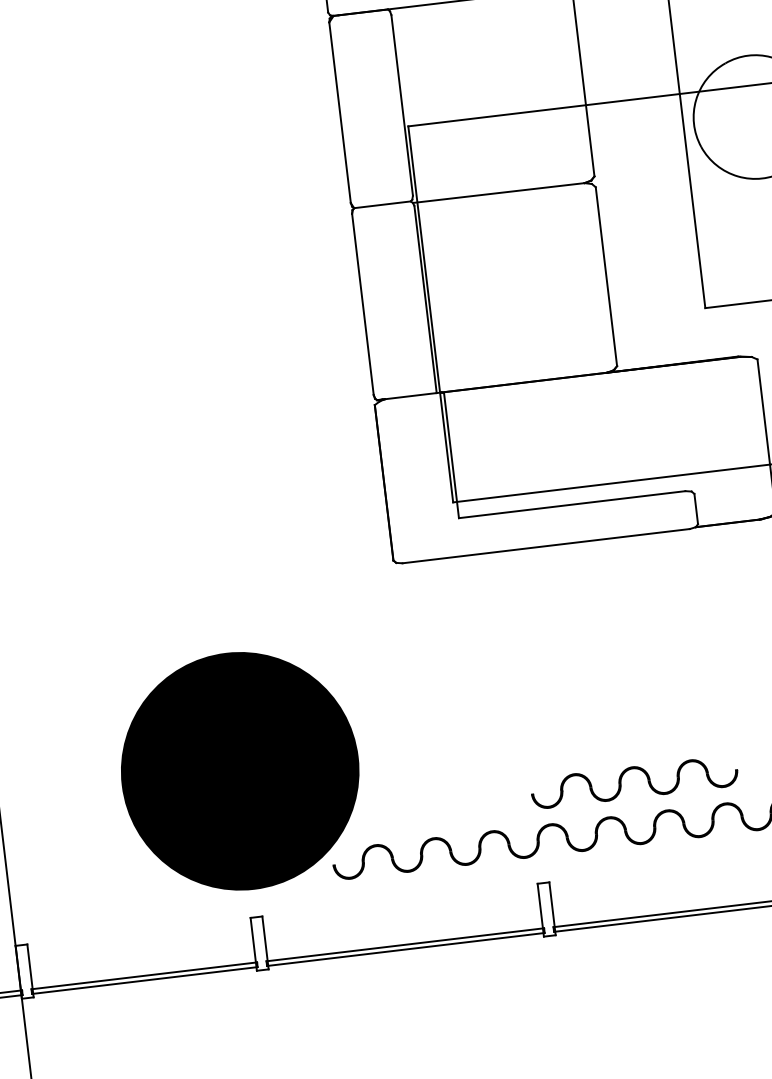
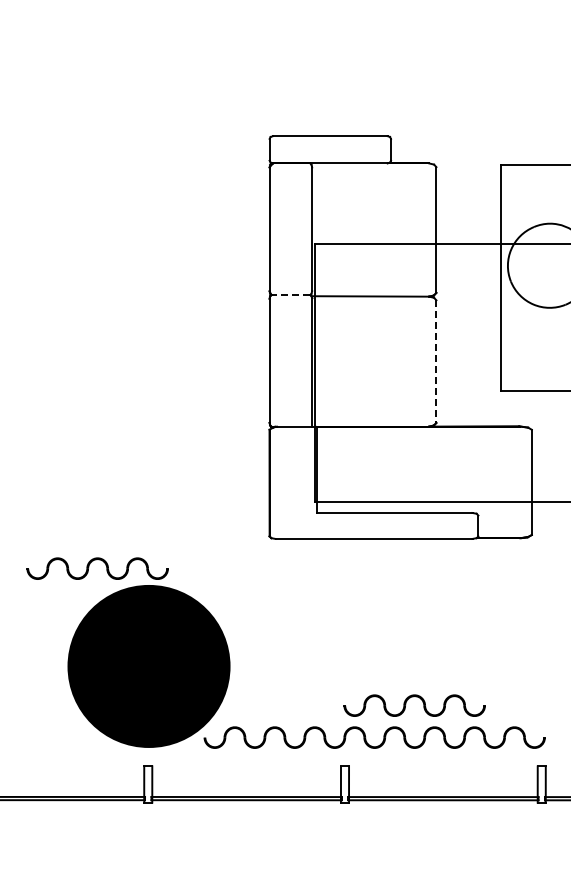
line: (382, 205) -> (290, 295), solid -> dashed
line: (606, 277) -> (436, 362), solid -> dashed
part: (145, 625) -> (96, 560), added

